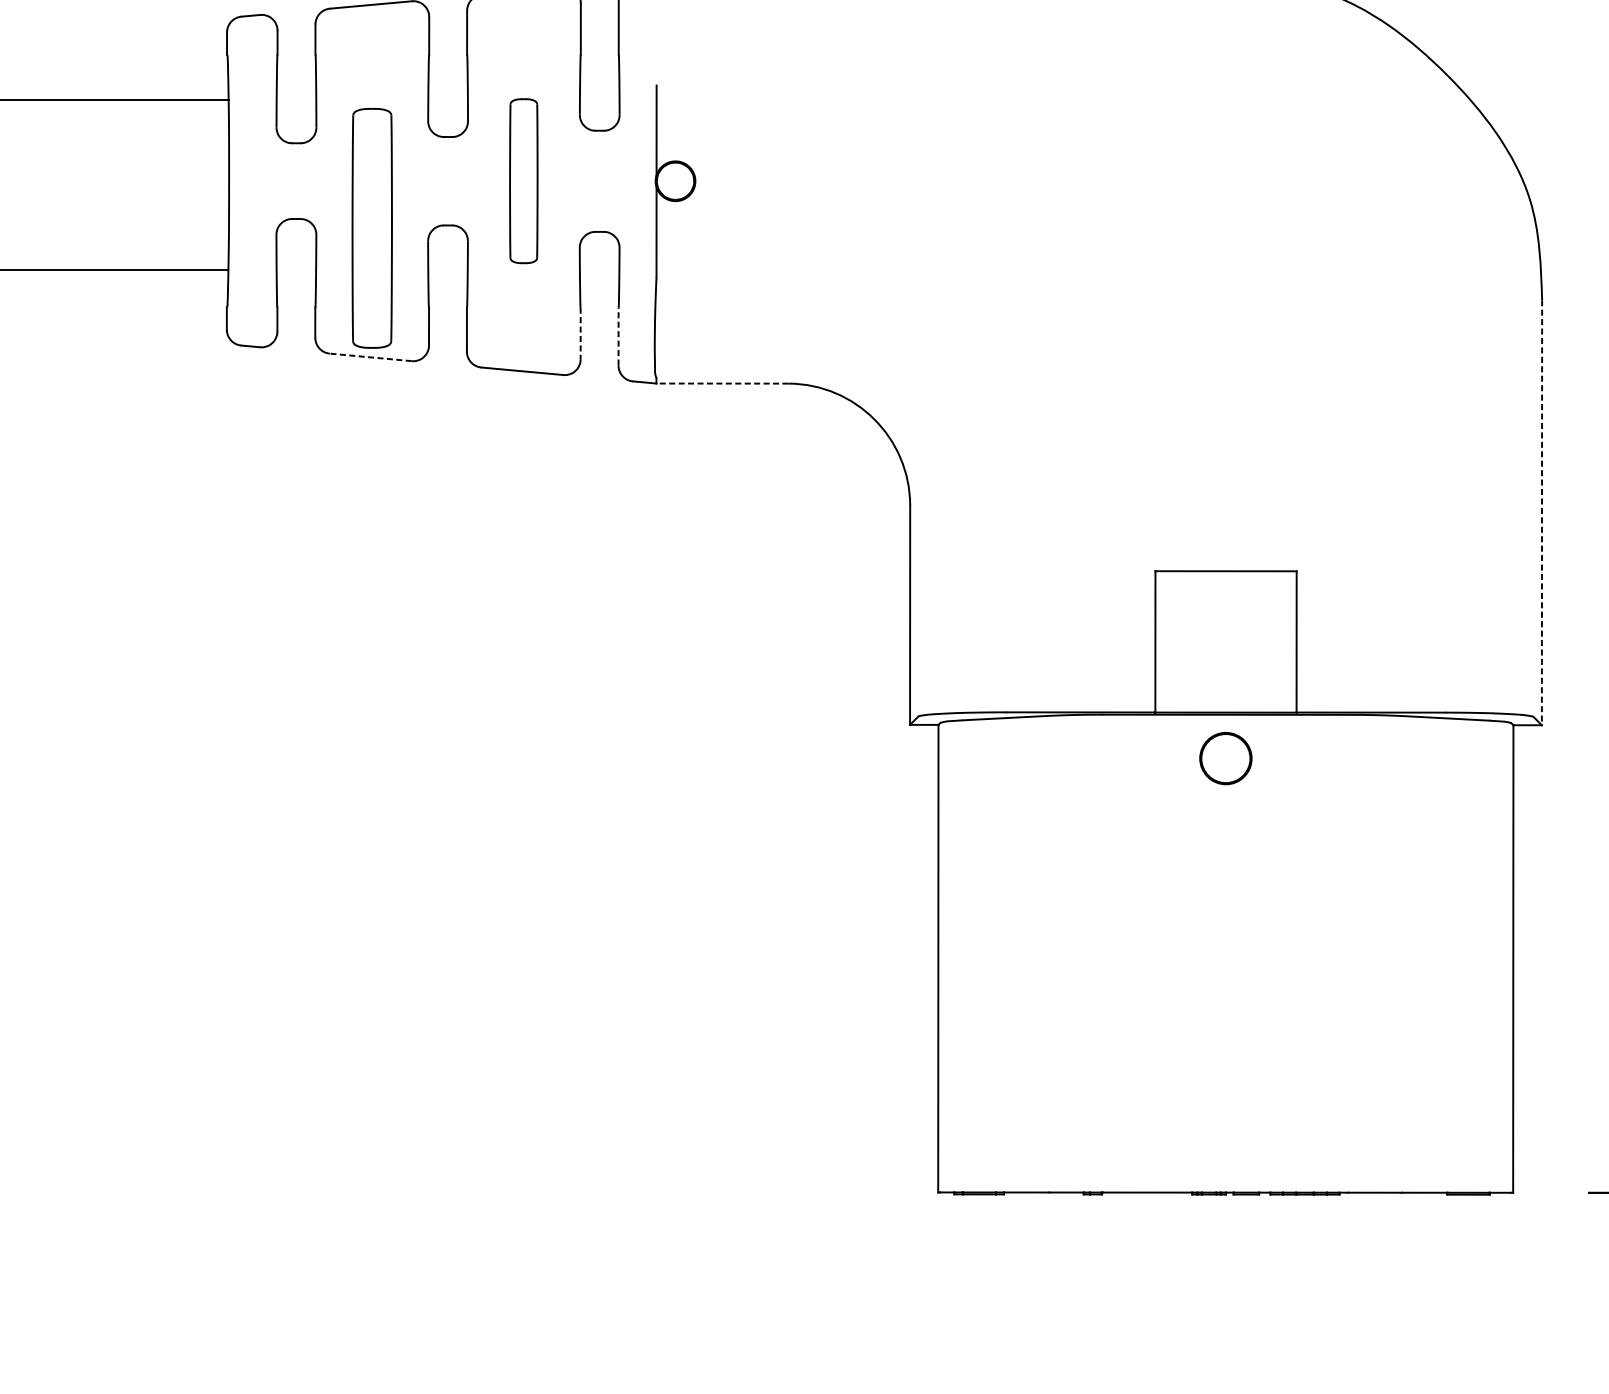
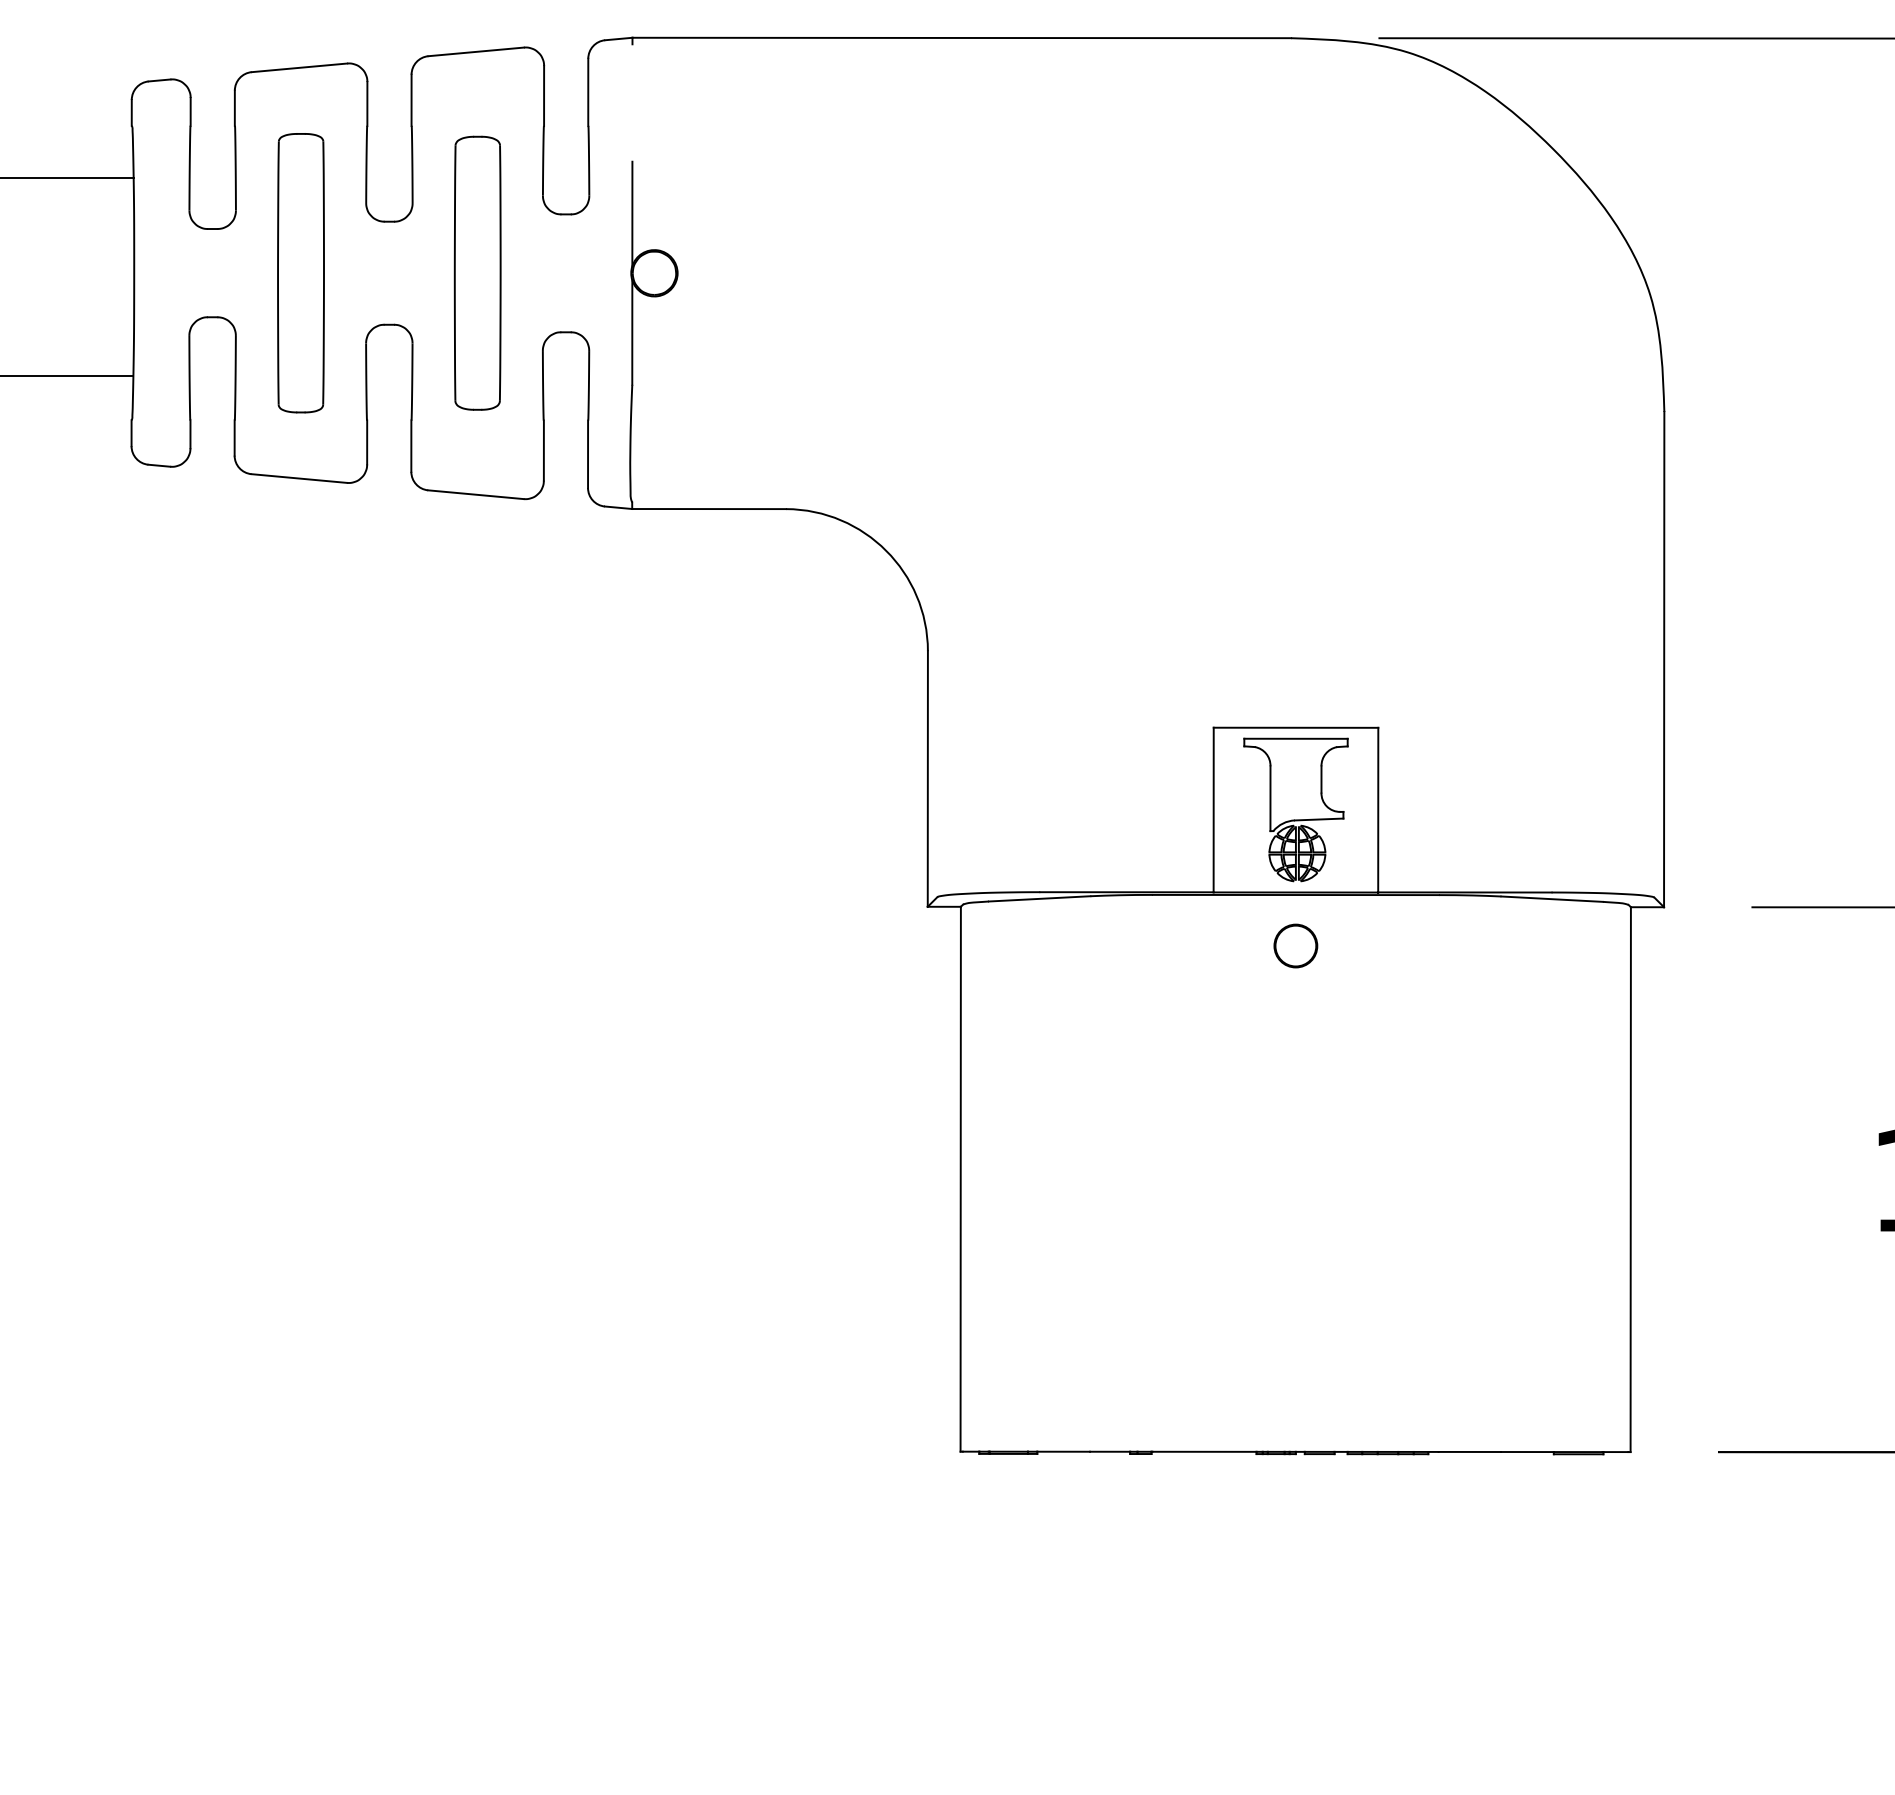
part: (523, 180) -> (477, 272), size x1.43
part: (371, 228) -> (300, 273), moved
line: (580, 333) -> (543, 450), dashed -> solid
line: (618, 336) -> (588, 454), dashed -> solid
line: (370, 357) -> (299, 478), dashed -> solid
line: (722, 383) -> (709, 509), dashed -> solid
line: (1542, 512) -> (1664, 659), dashed -> solid
part: (1225, 641) -> (1295, 809), added
part: (1225, 758) -> (1295, 945), size x0.71

